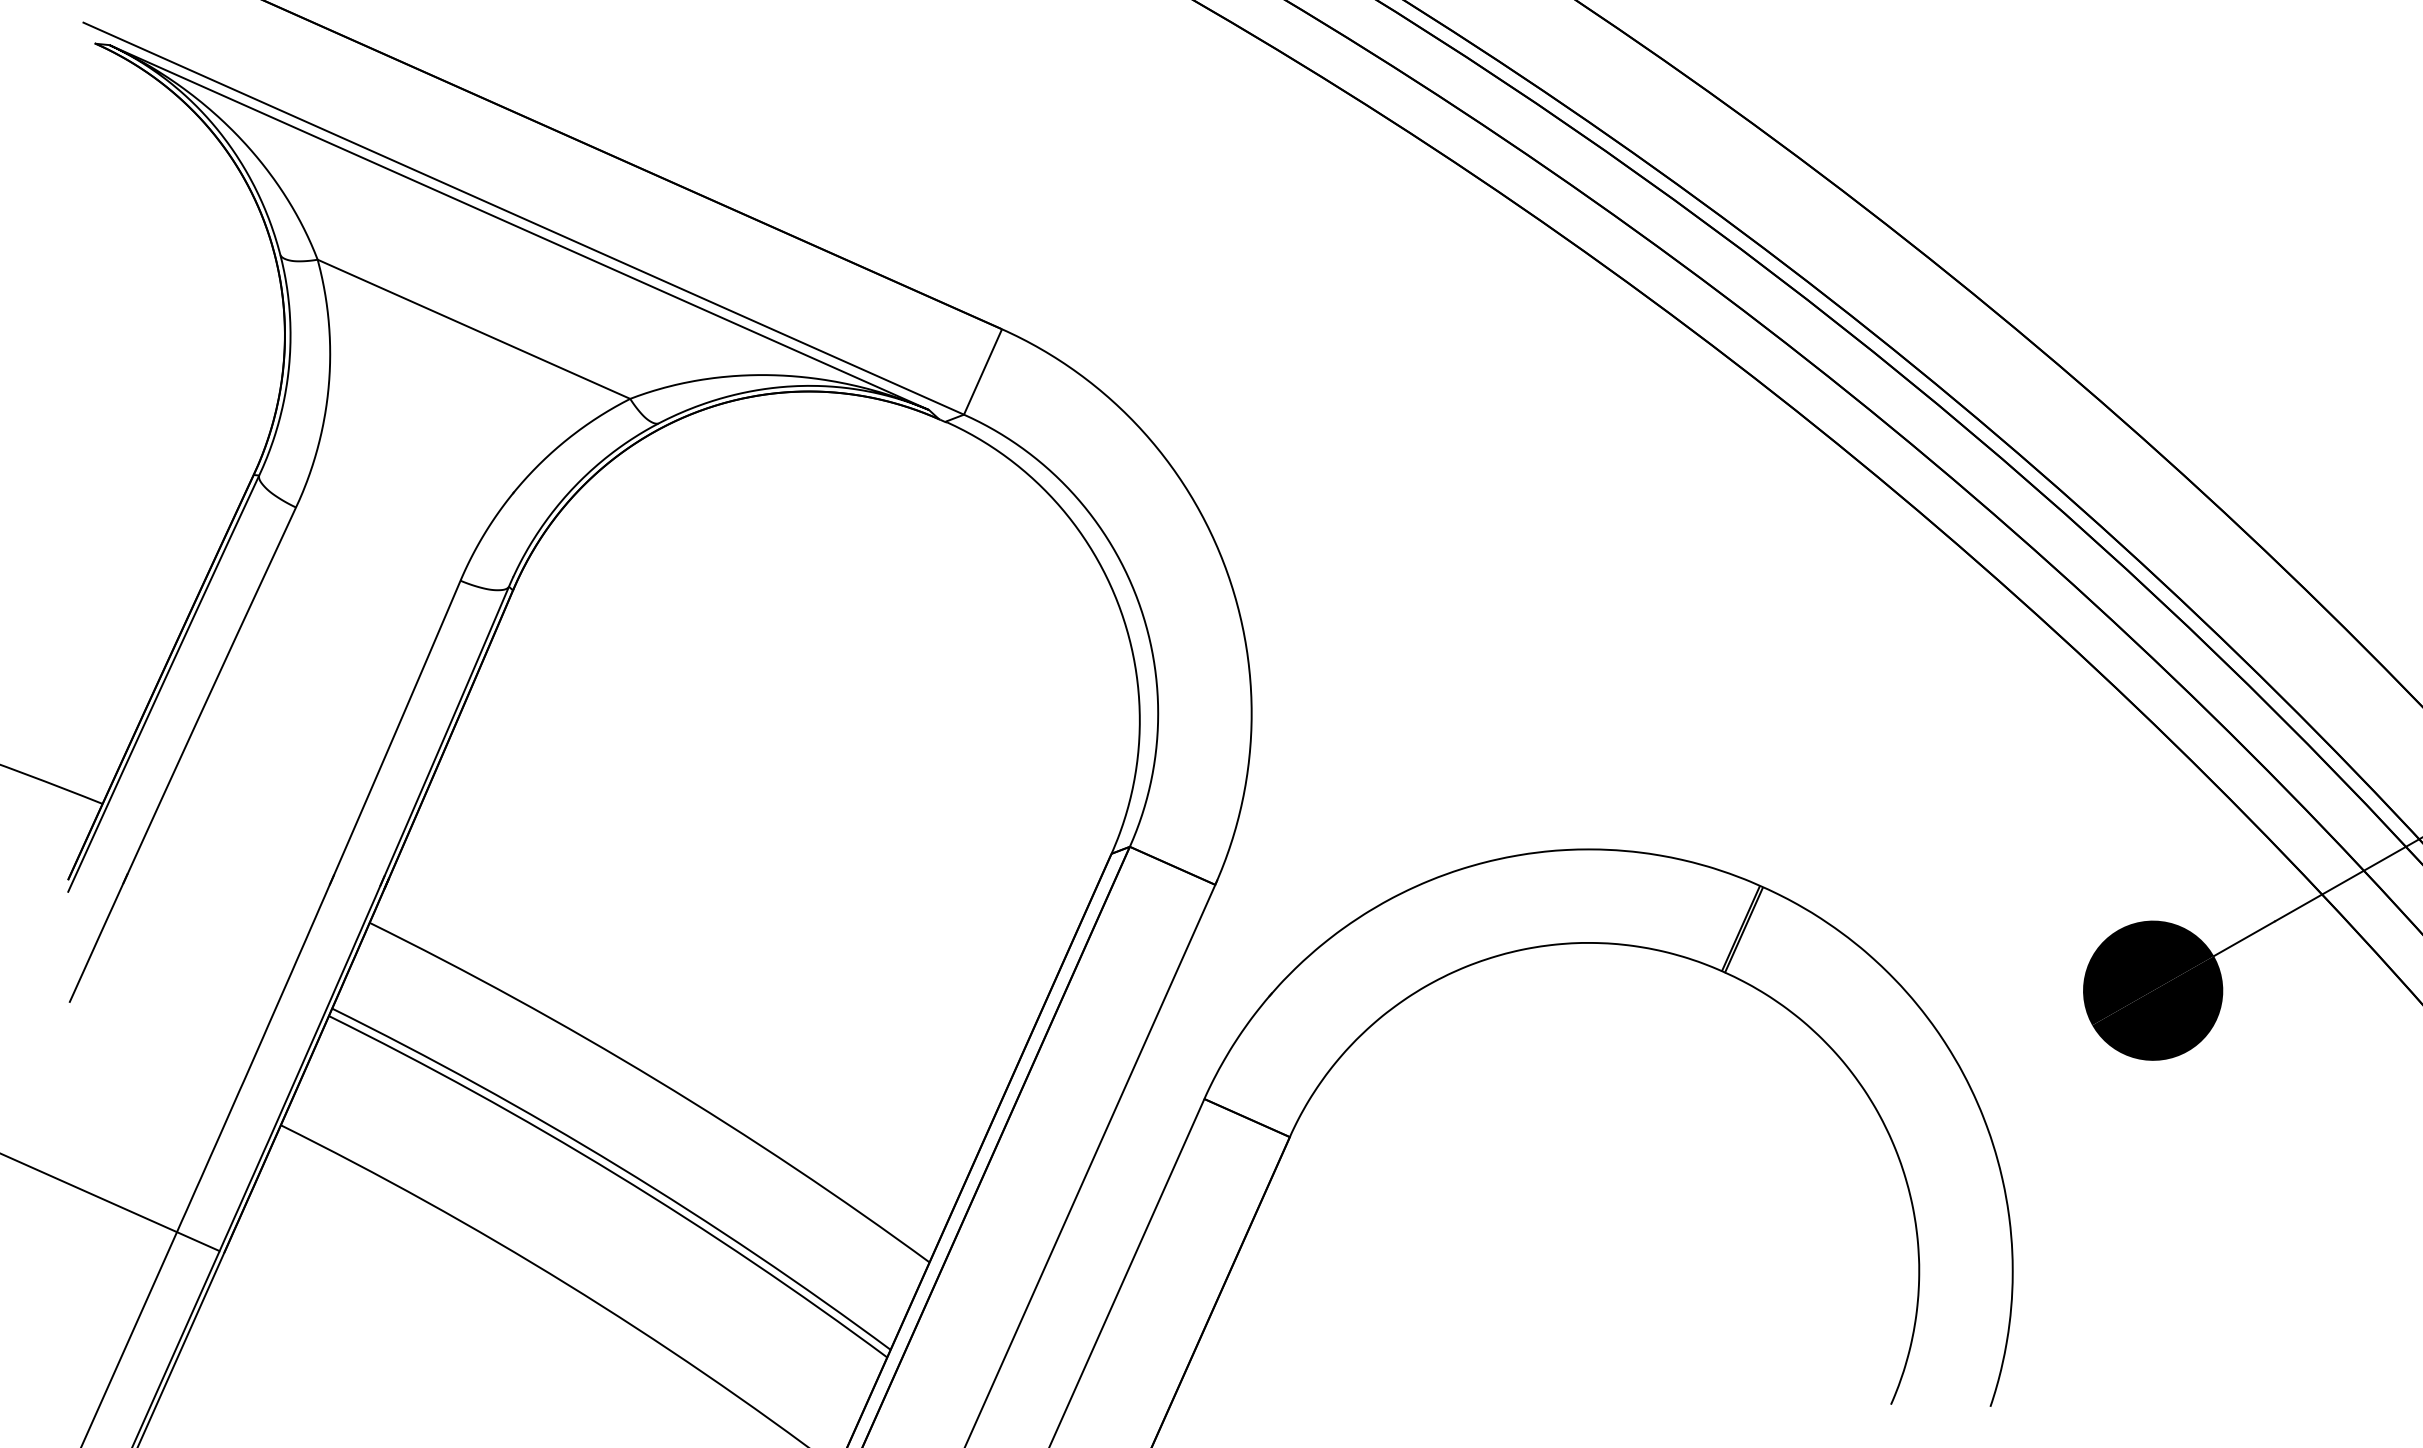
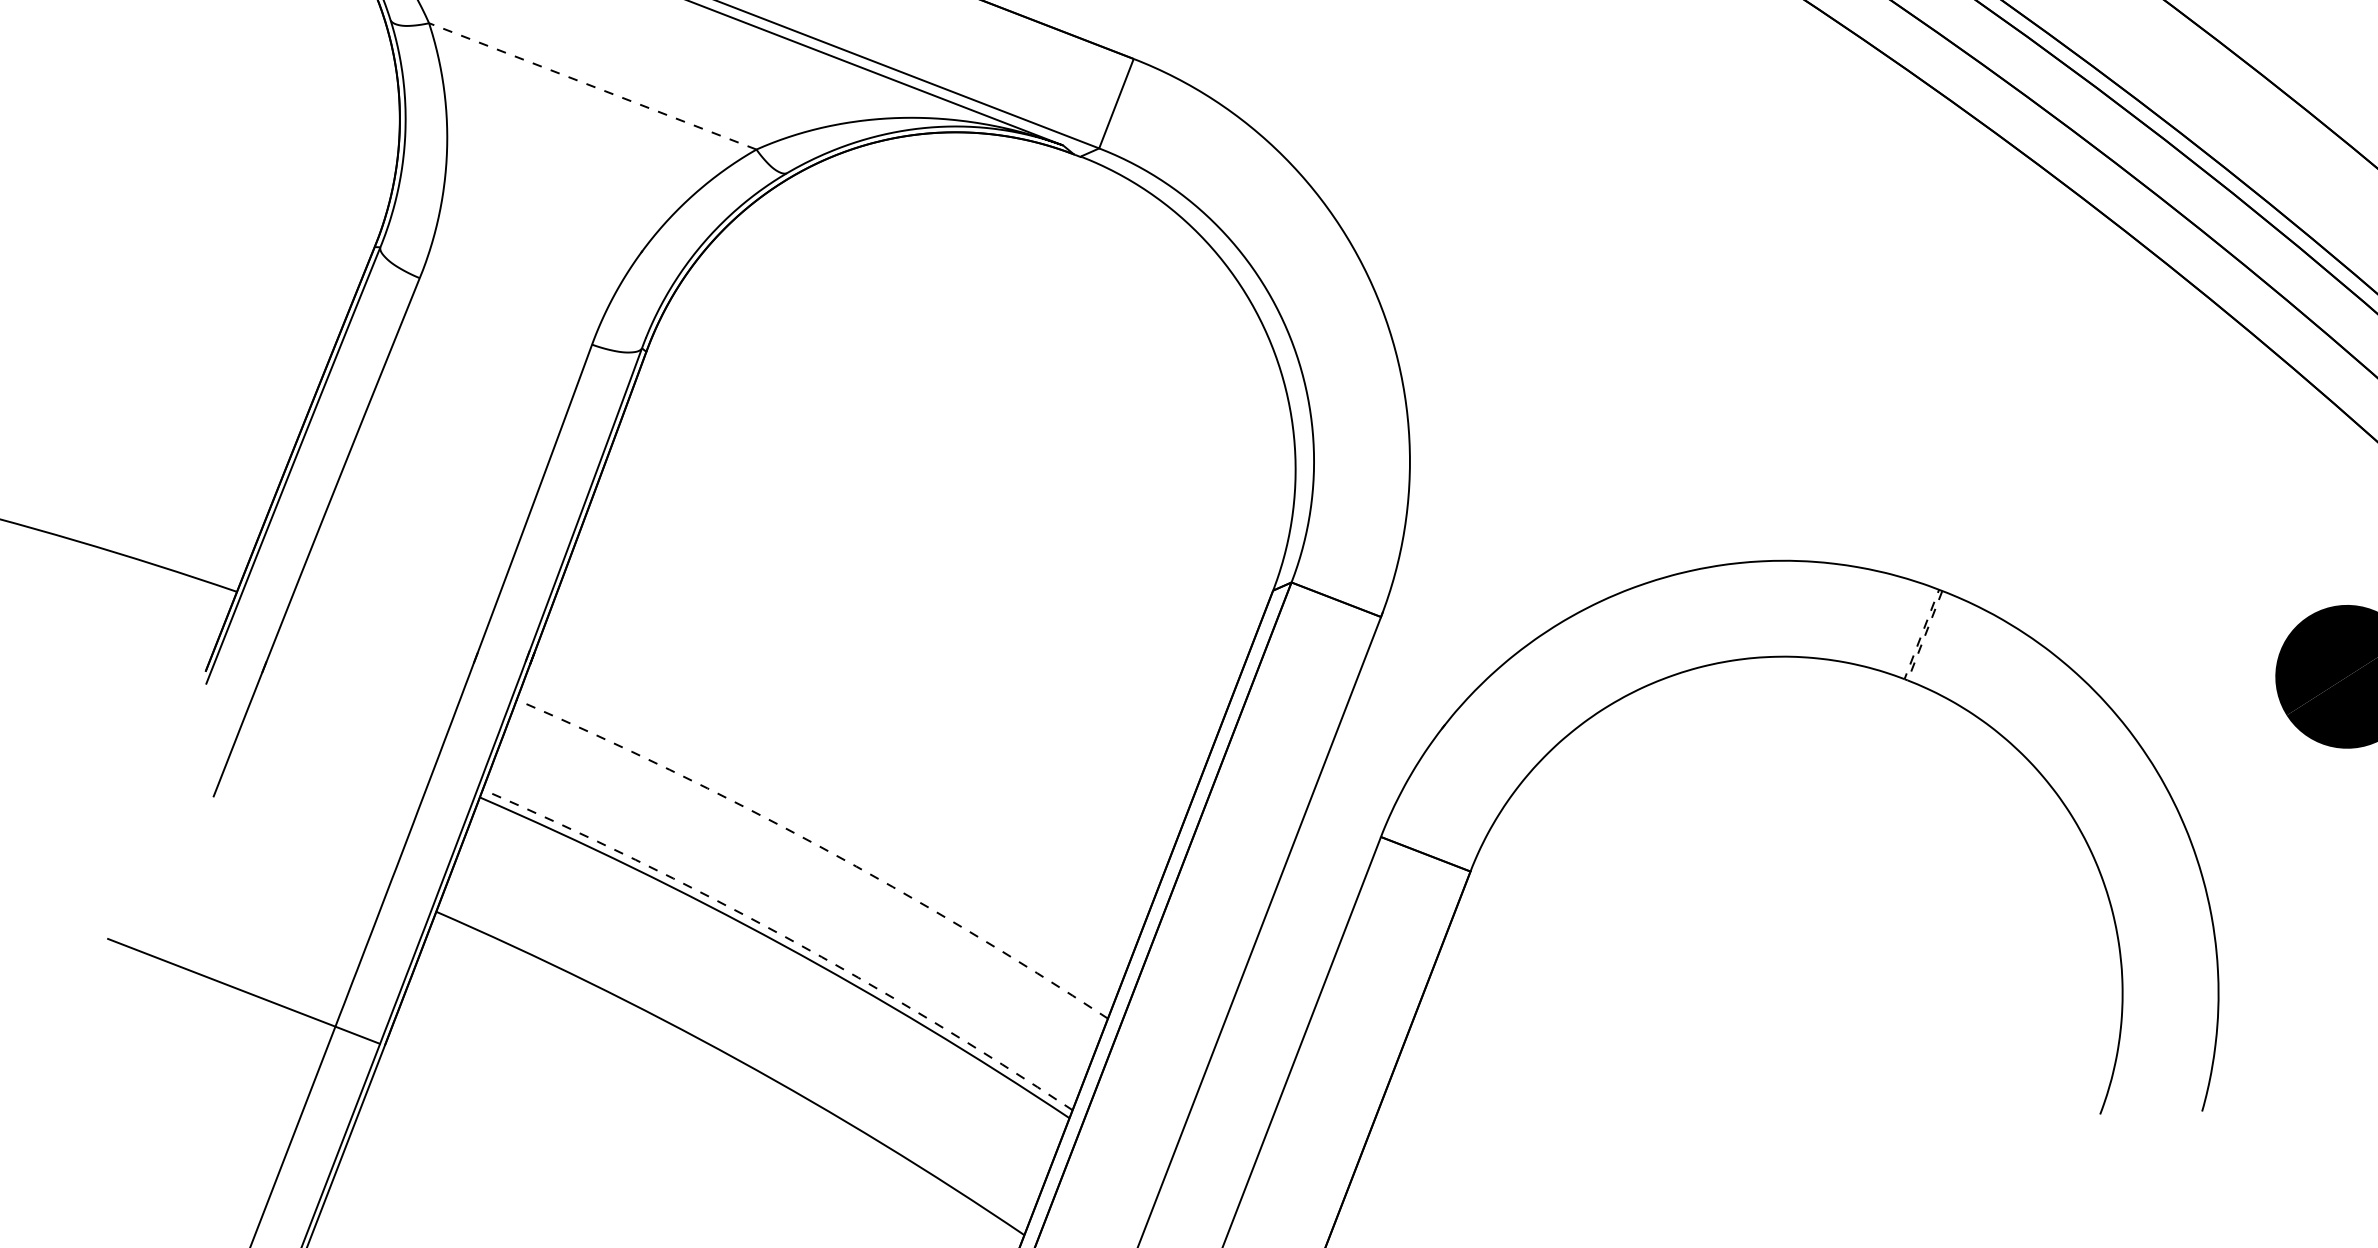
line: (473, 329) -> (592, 86), solid -> dashed
line: (1723, 971) -> (1906, 679), solid -> dashed
line: (657, 1080) -> (819, 846), solid -> dashed
line: (619, 1166) -> (785, 936), solid -> dashed

